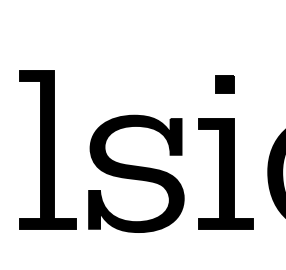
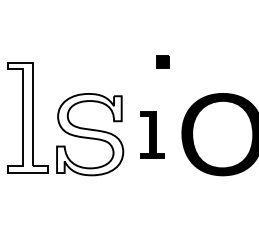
part: (224, 83) -> (162, 61), moved
fill: (46, 149) -> (27, 117), removed
fill: (136, 173) -> (90, 134), removed
part: (225, 173) -> (152, 134), size x0.6

